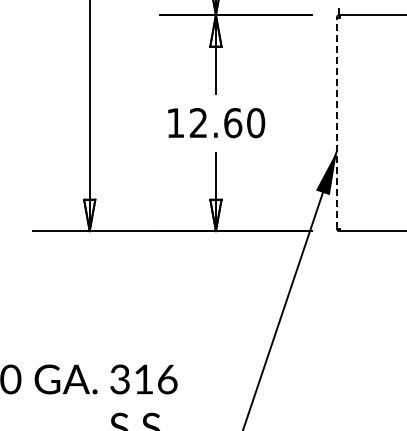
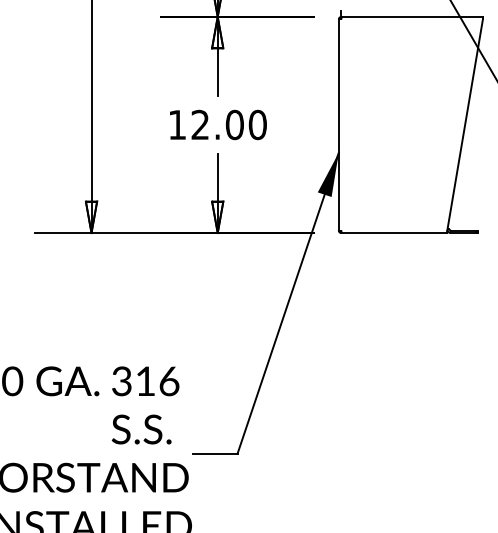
text: (232, 122) -> (234, 124), 12.60 -> 12.00
line: (336, 122) -> (338, 124), dashed -> solid

